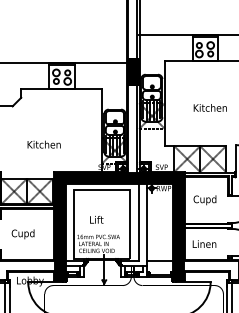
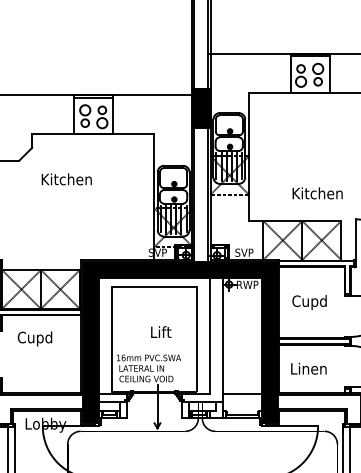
text: (209, 107) -> (316, 192), moved
text: (43, 144) -> (65, 179), moved
text: (96, 219) -> (160, 331), moved
text: (22, 234) -> (34, 339), moved

